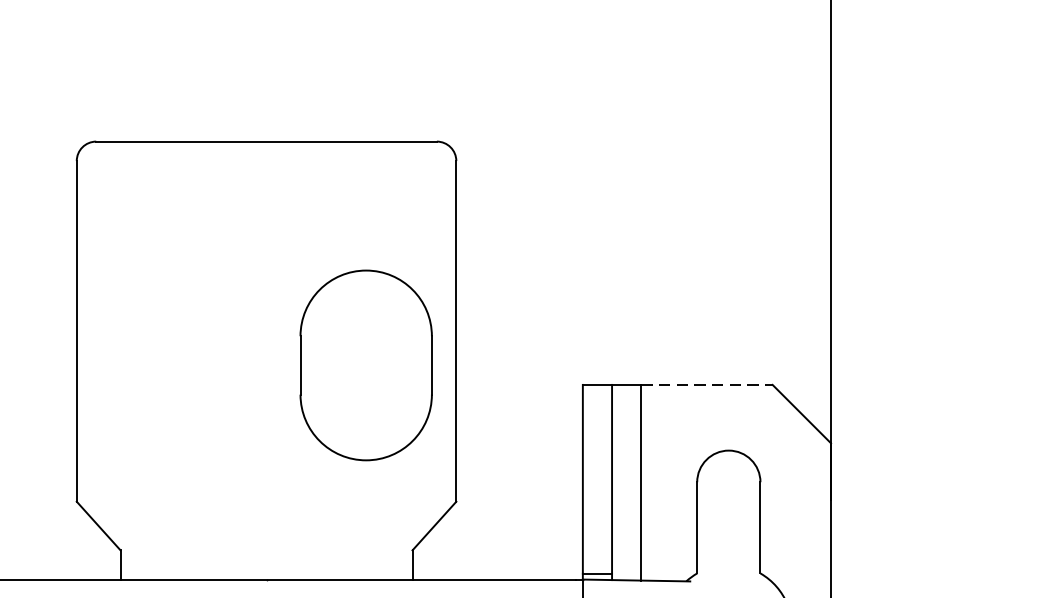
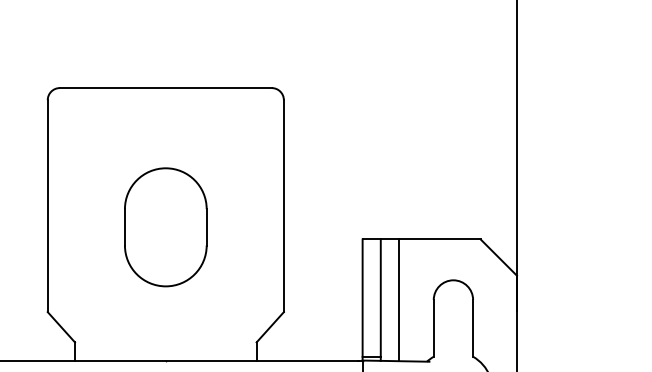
part: (365, 365) -> (165, 227), moved
line: (706, 384) -> (439, 239), dashed -> solid

